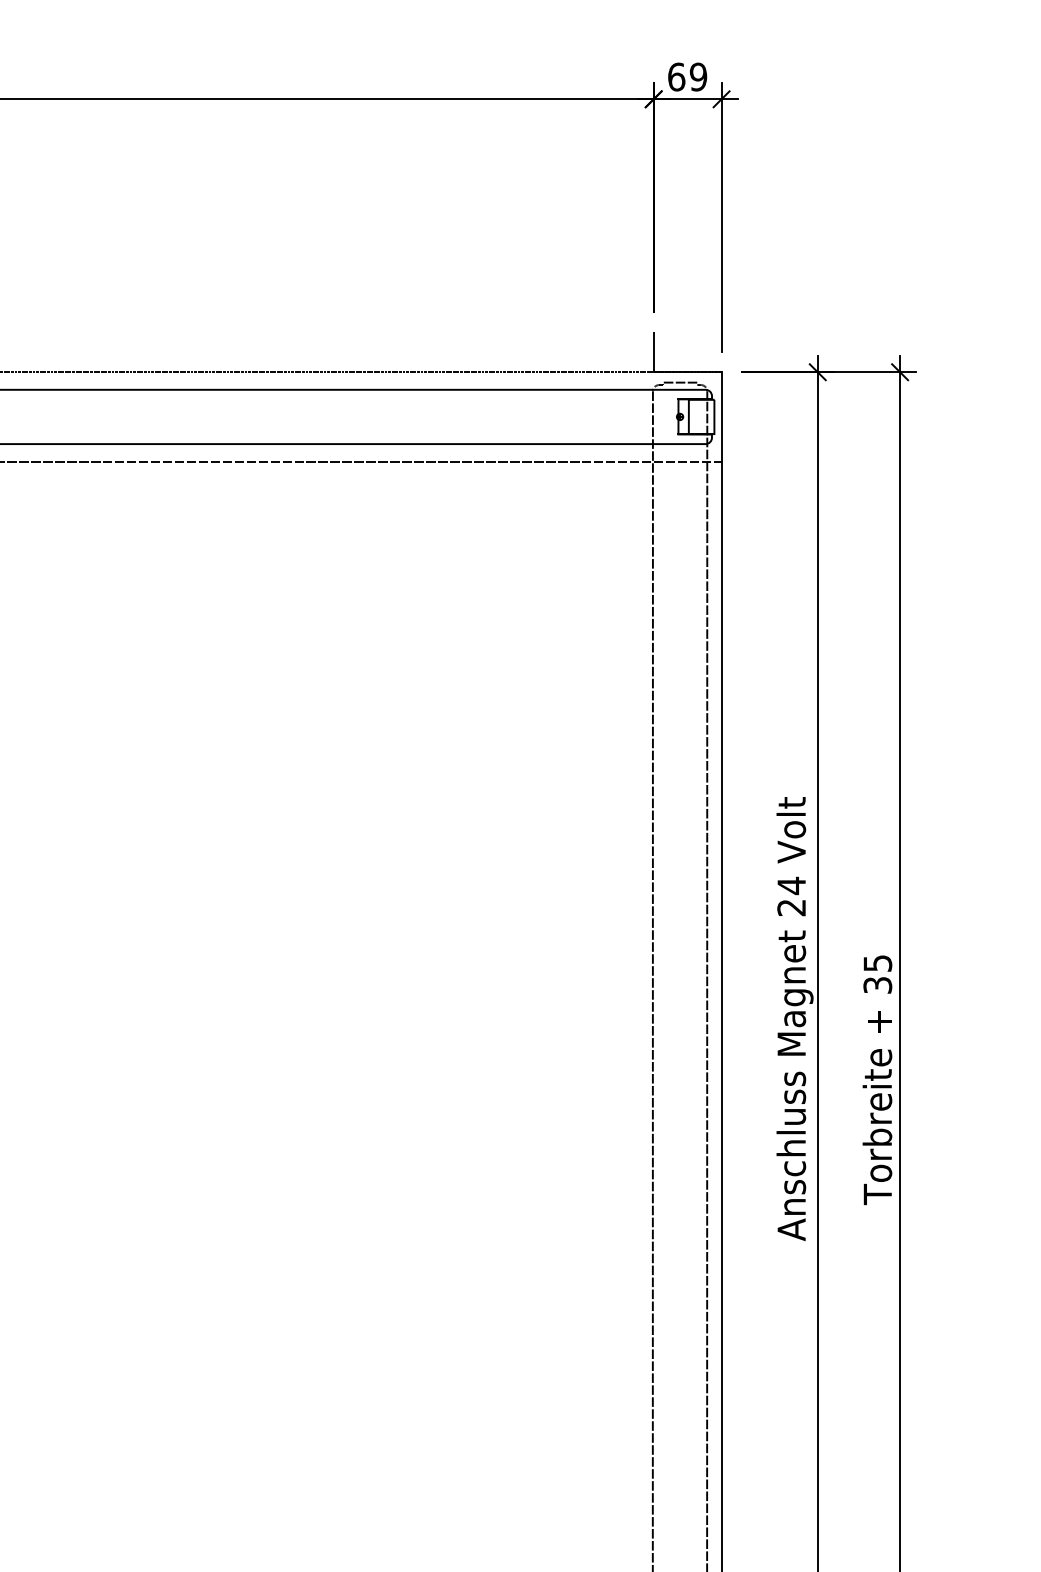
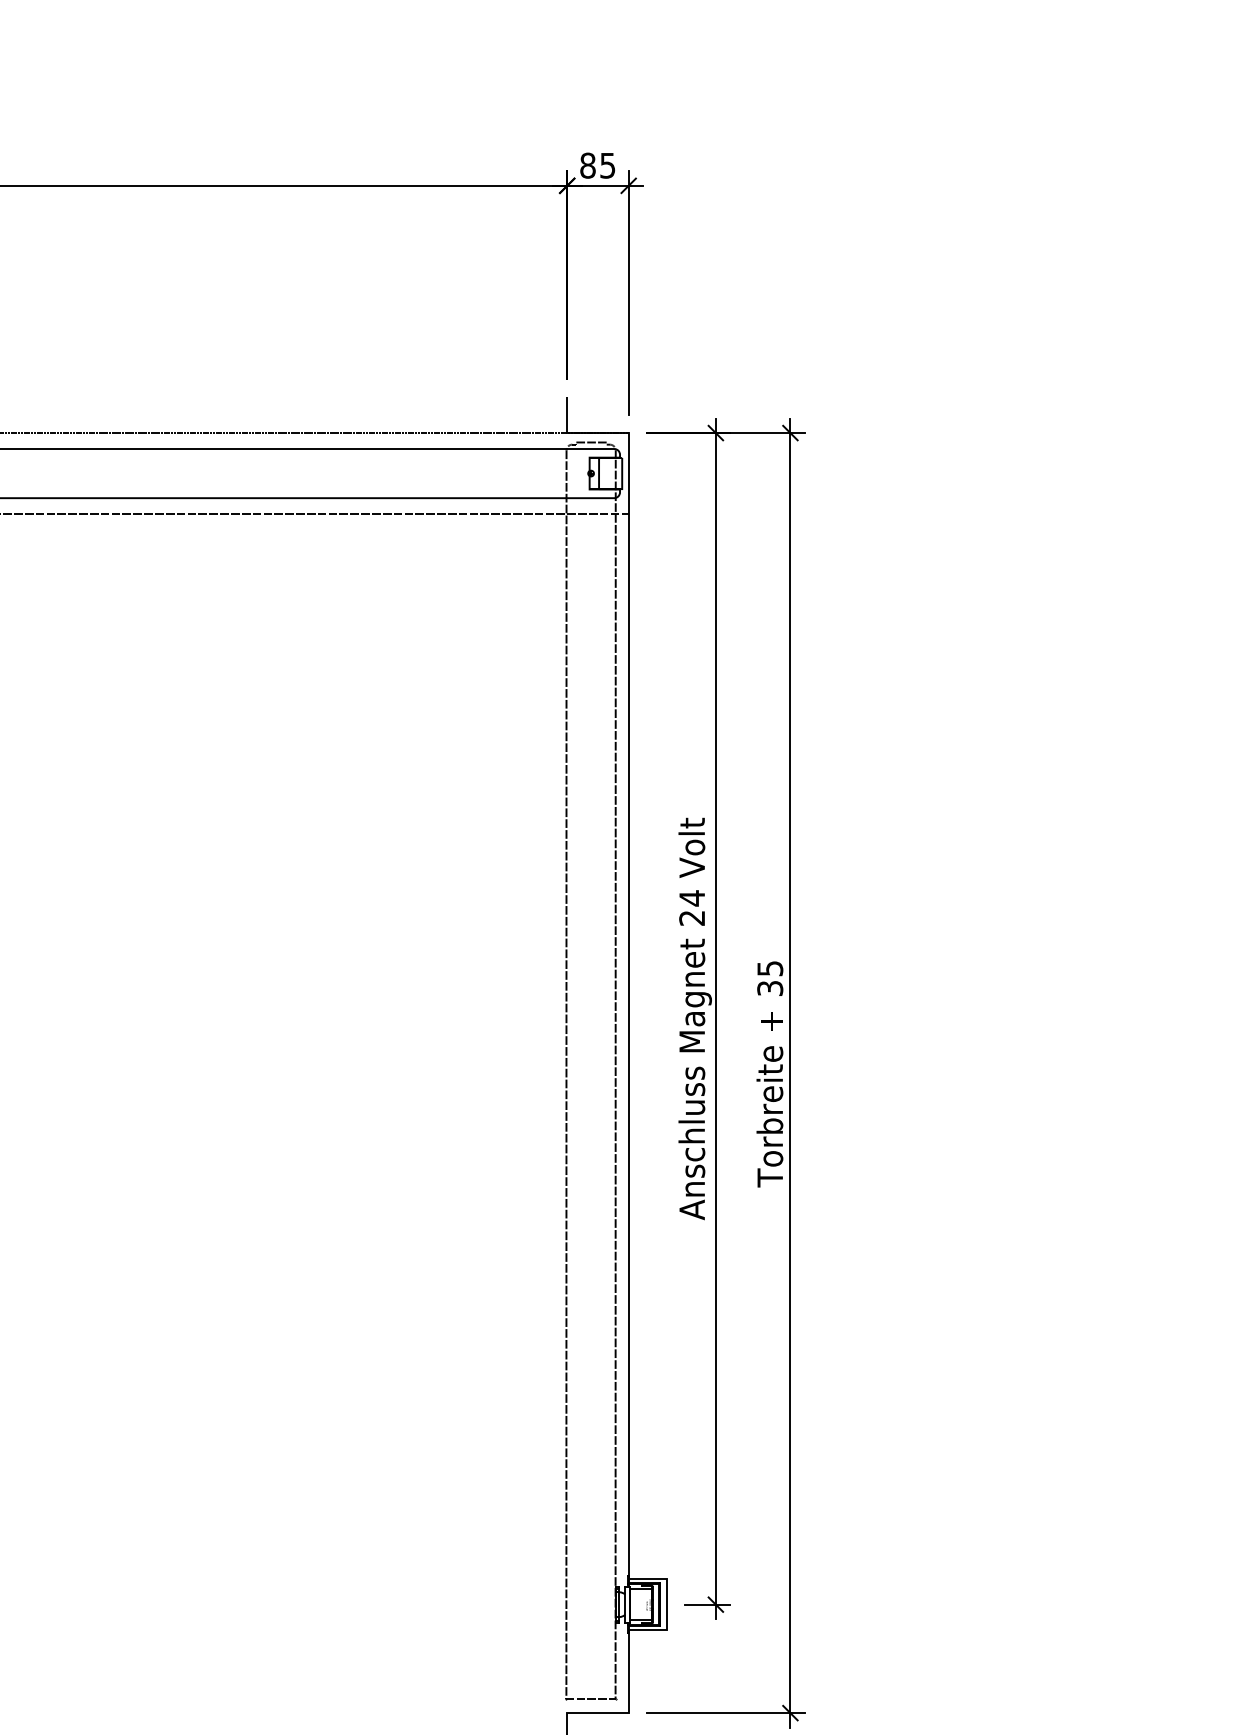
text: (687, 76) -> (597, 165), 69 -> 85

